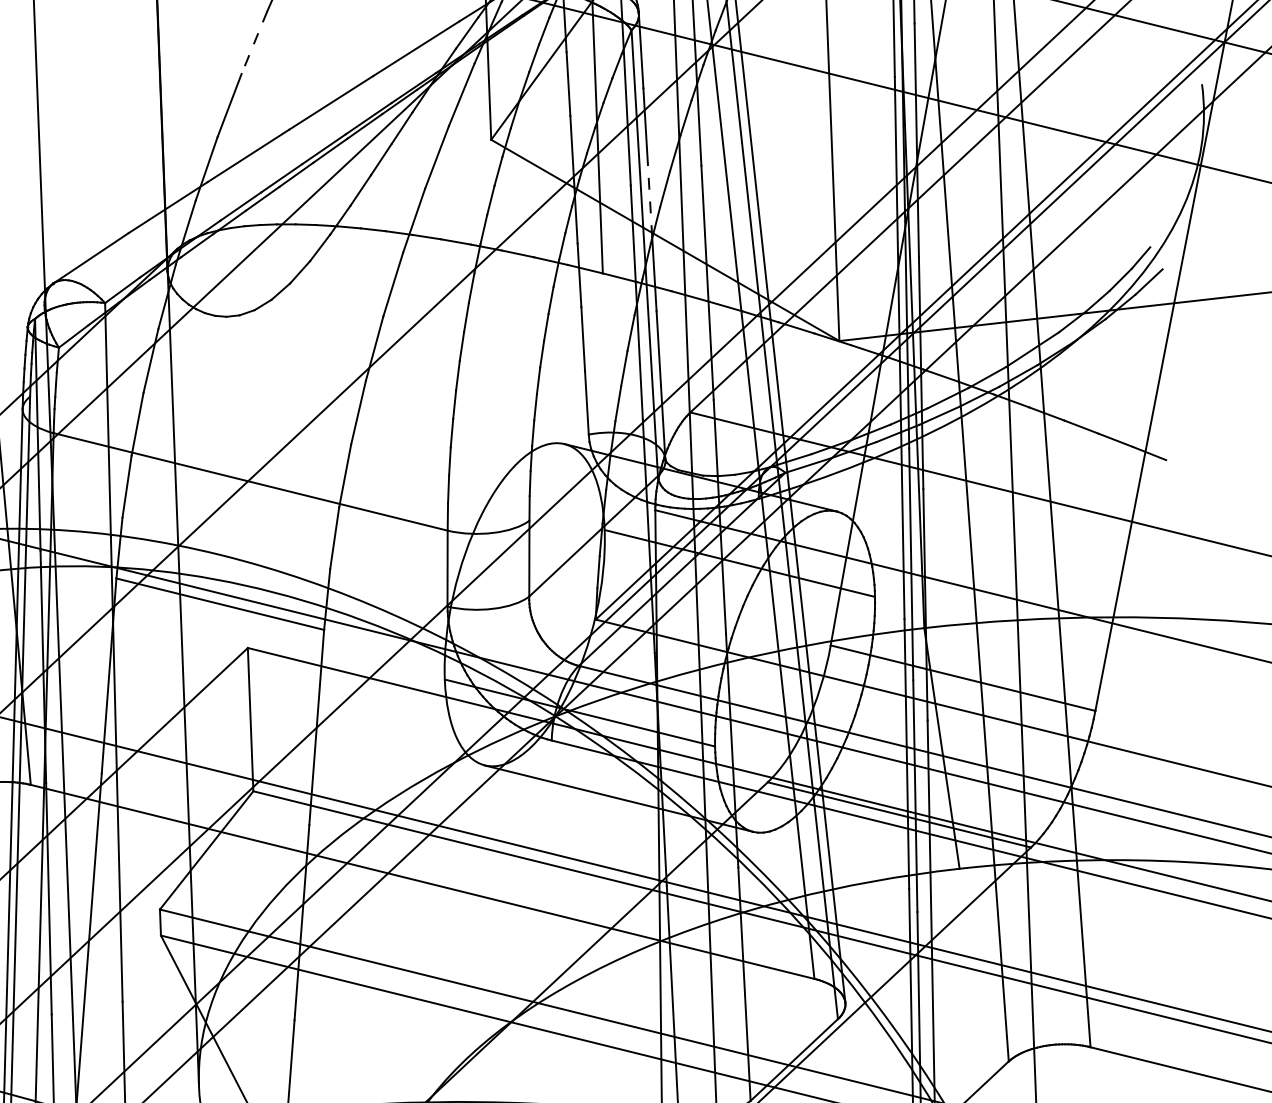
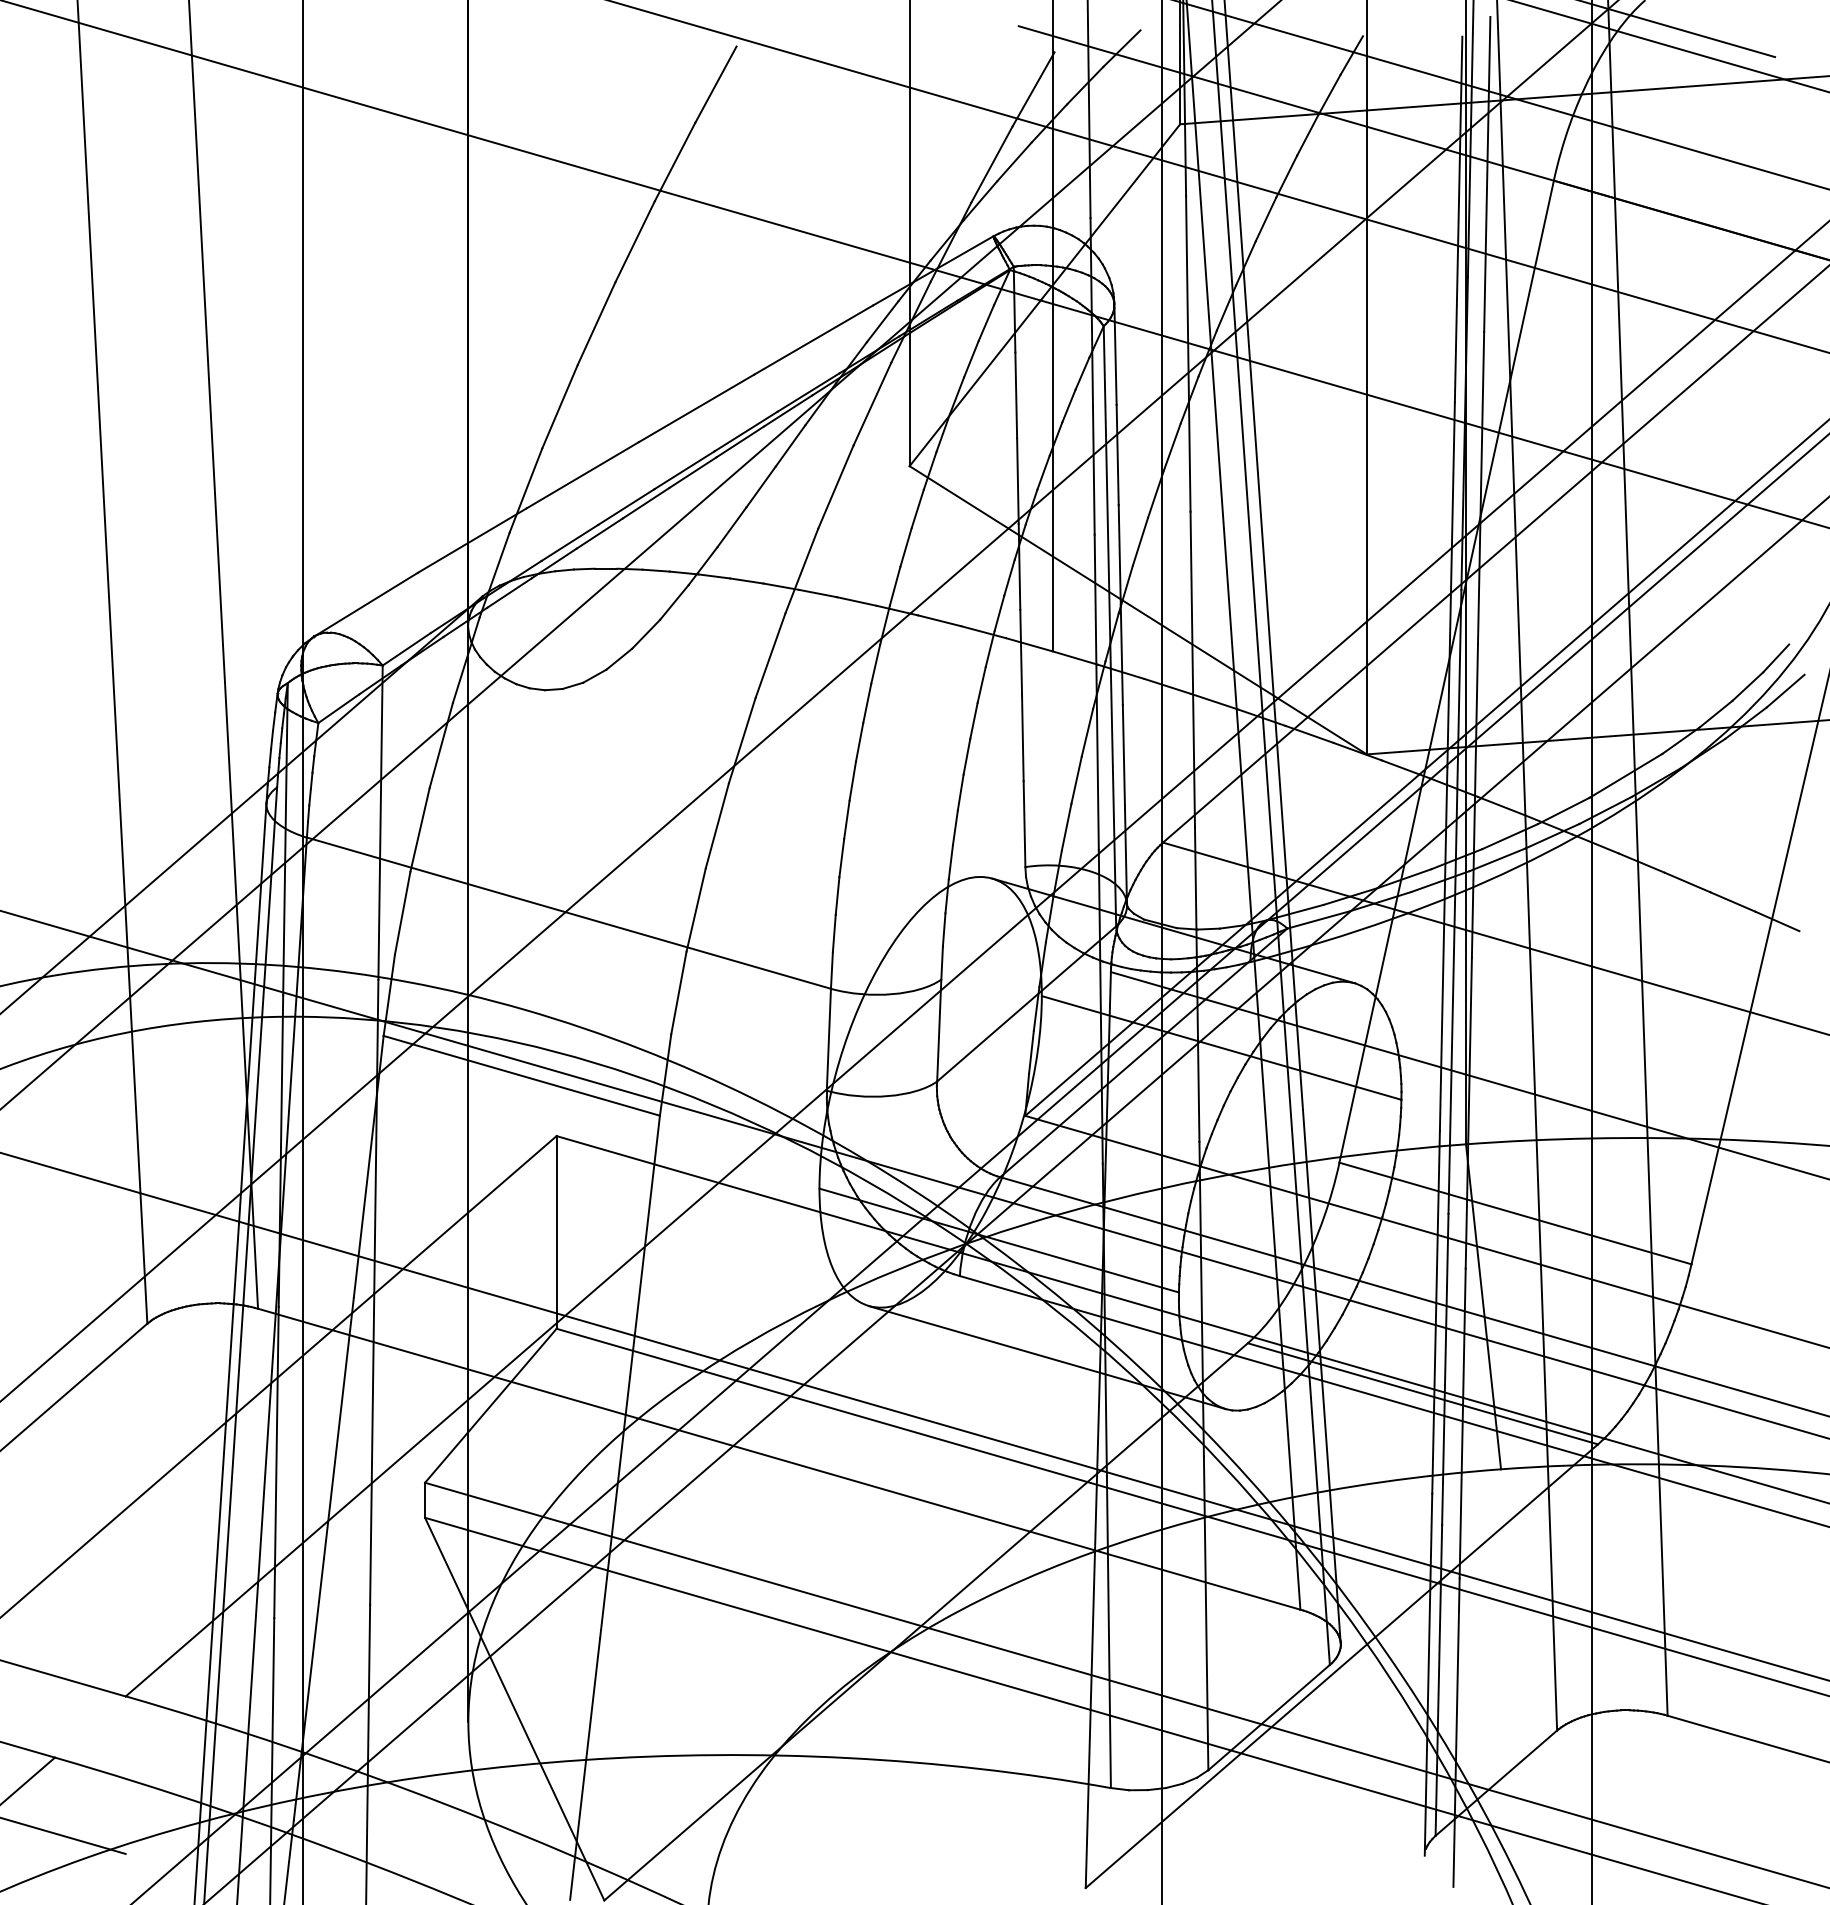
line: (254, 42) -> (596, 323), dashed -> solid
line: (649, 199) -> (1119, 554), dashed -> solid

